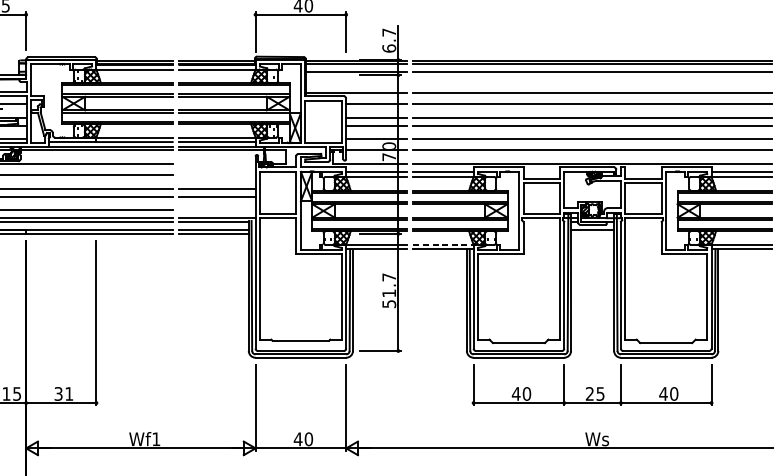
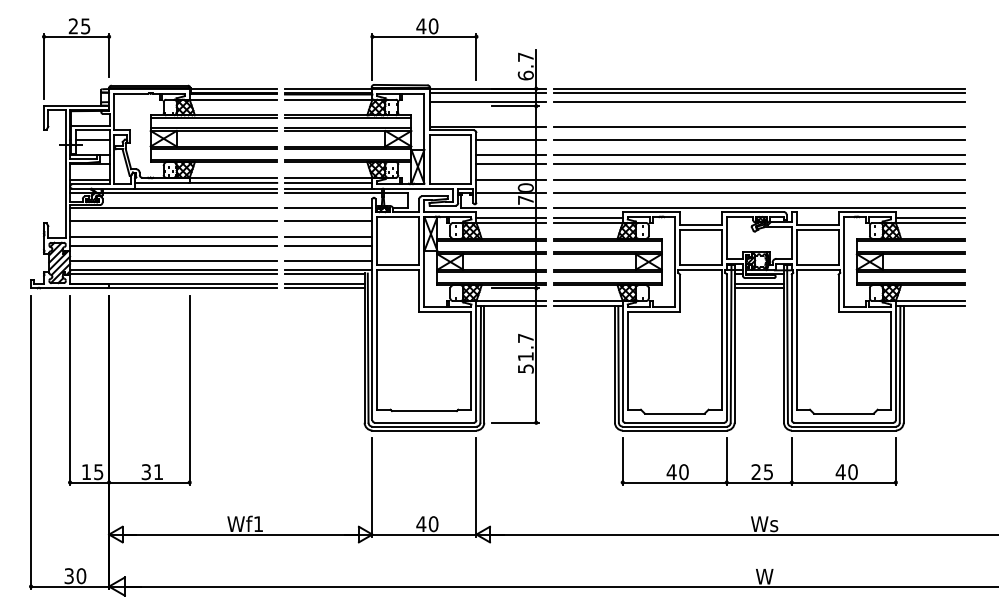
line: (217, 164) -> (328, 208), added
line: (217, 175) -> (328, 221), added
line: (217, 210) -> (328, 261), added
line: (592, 234) -> (759, 288), added
line: (444, 245) -> (589, 301), dashed -> solid

